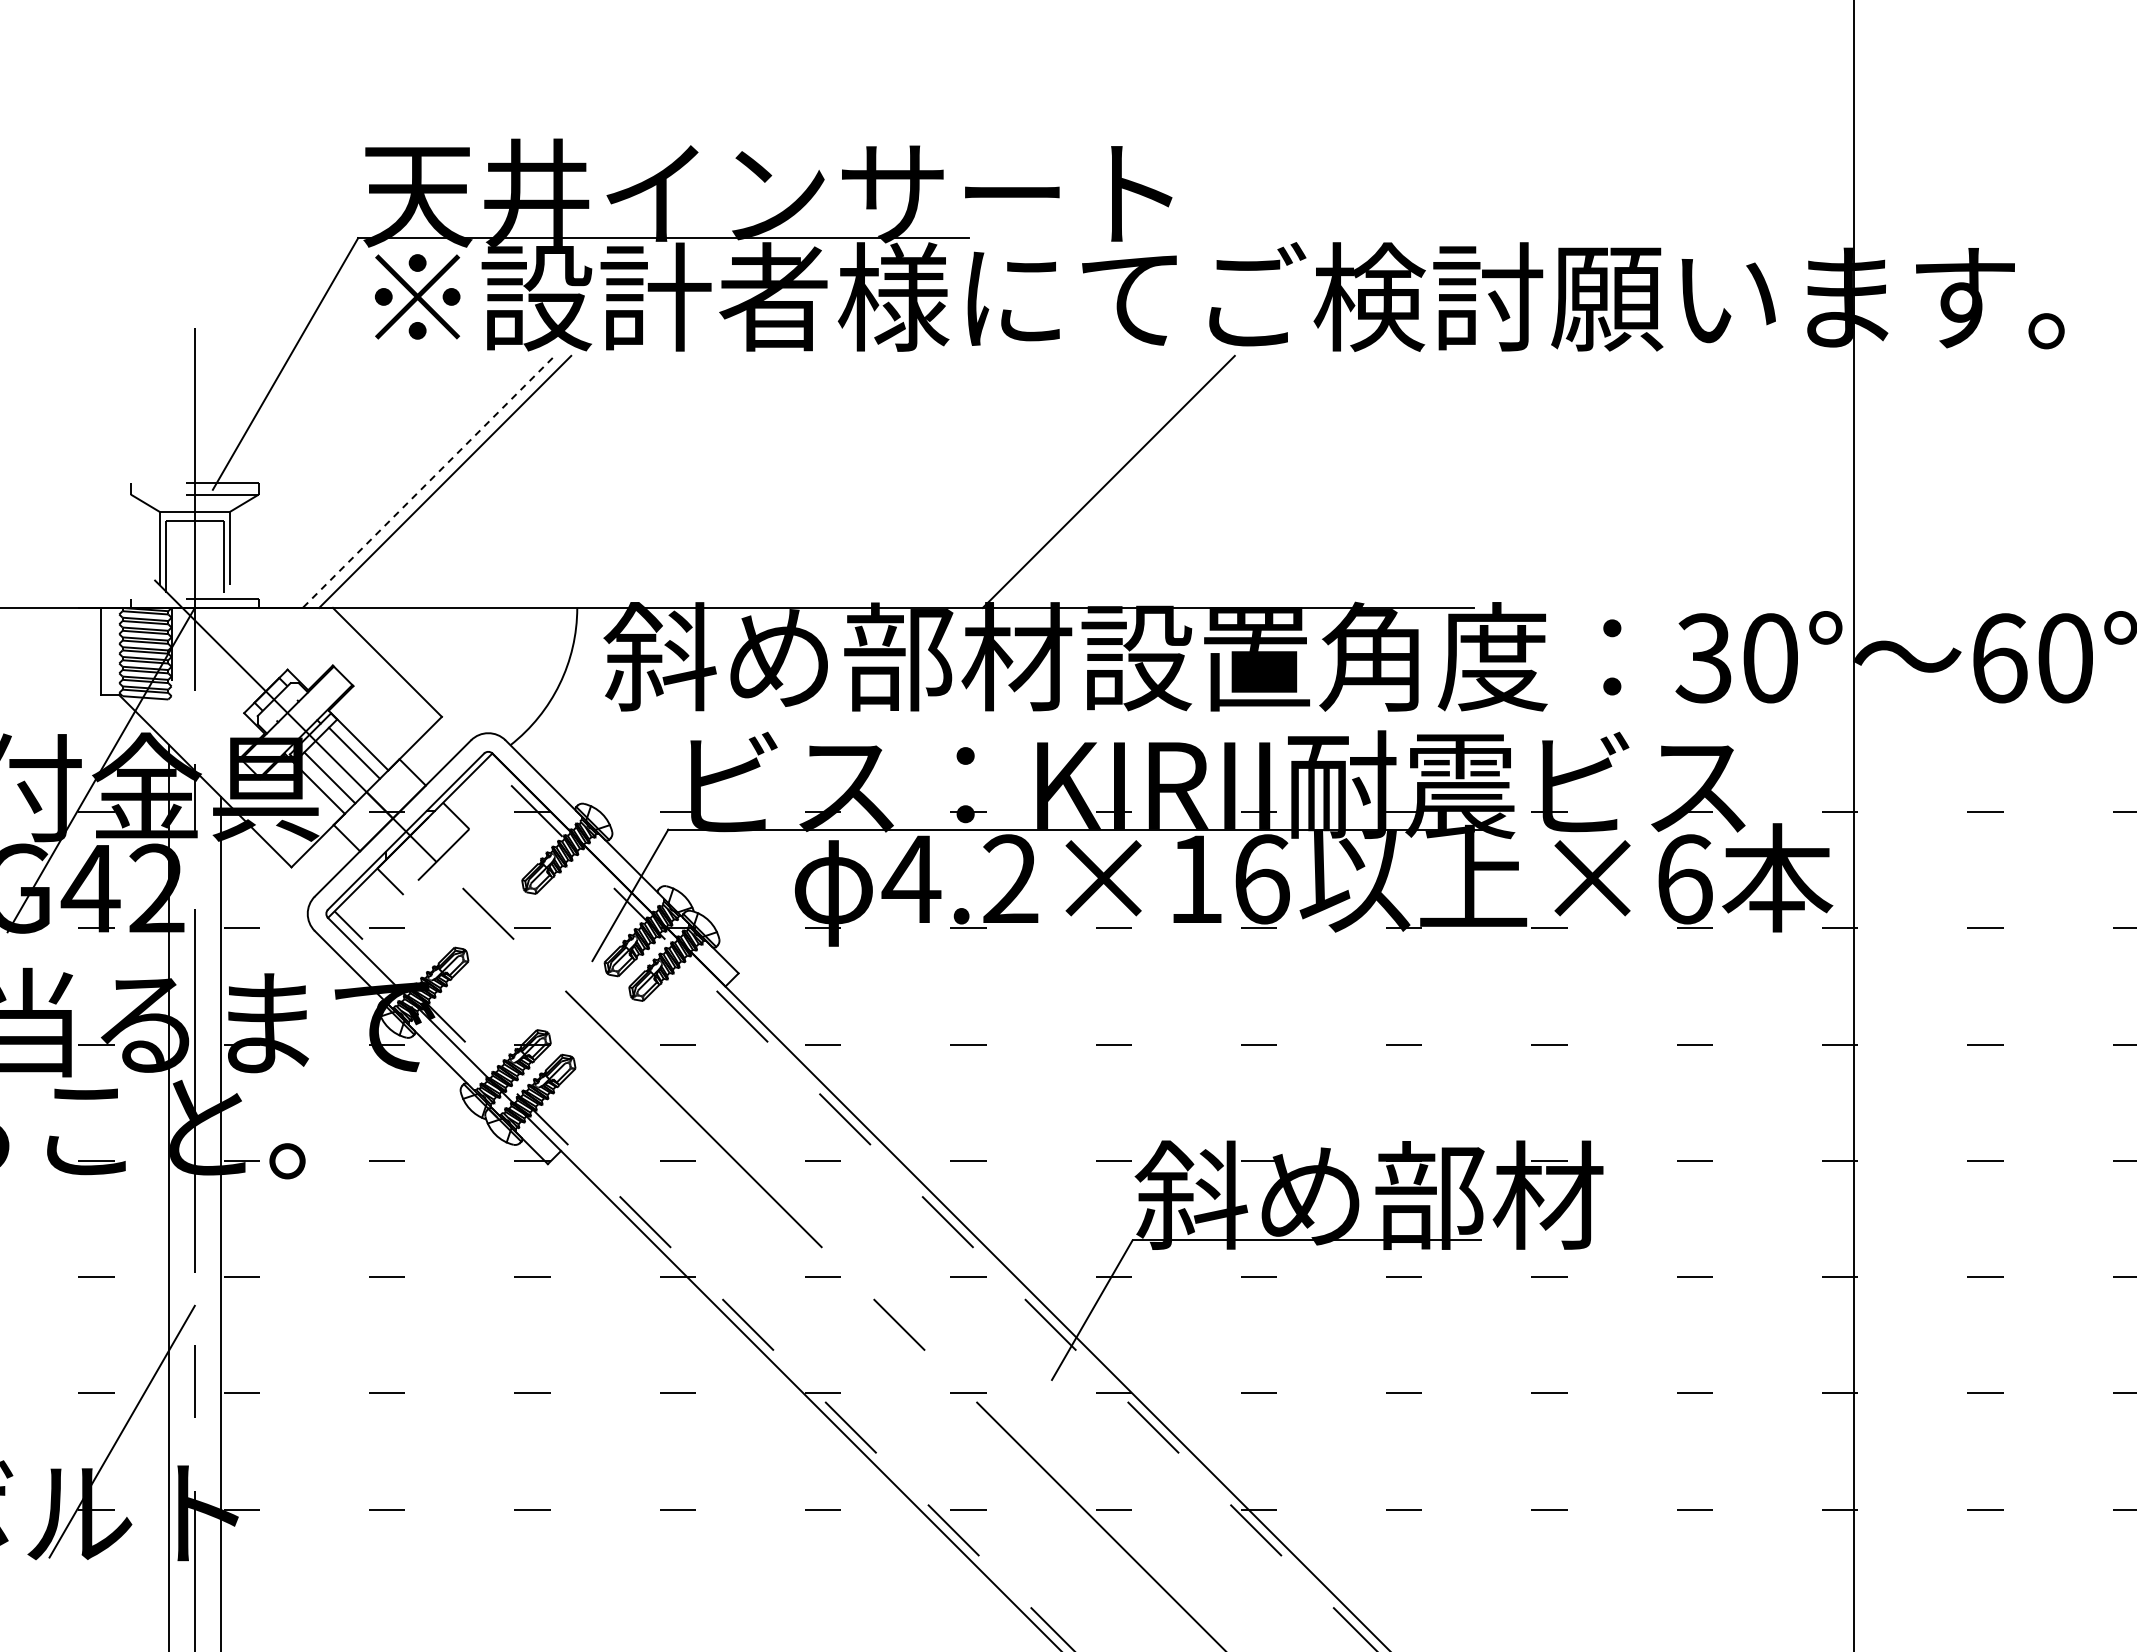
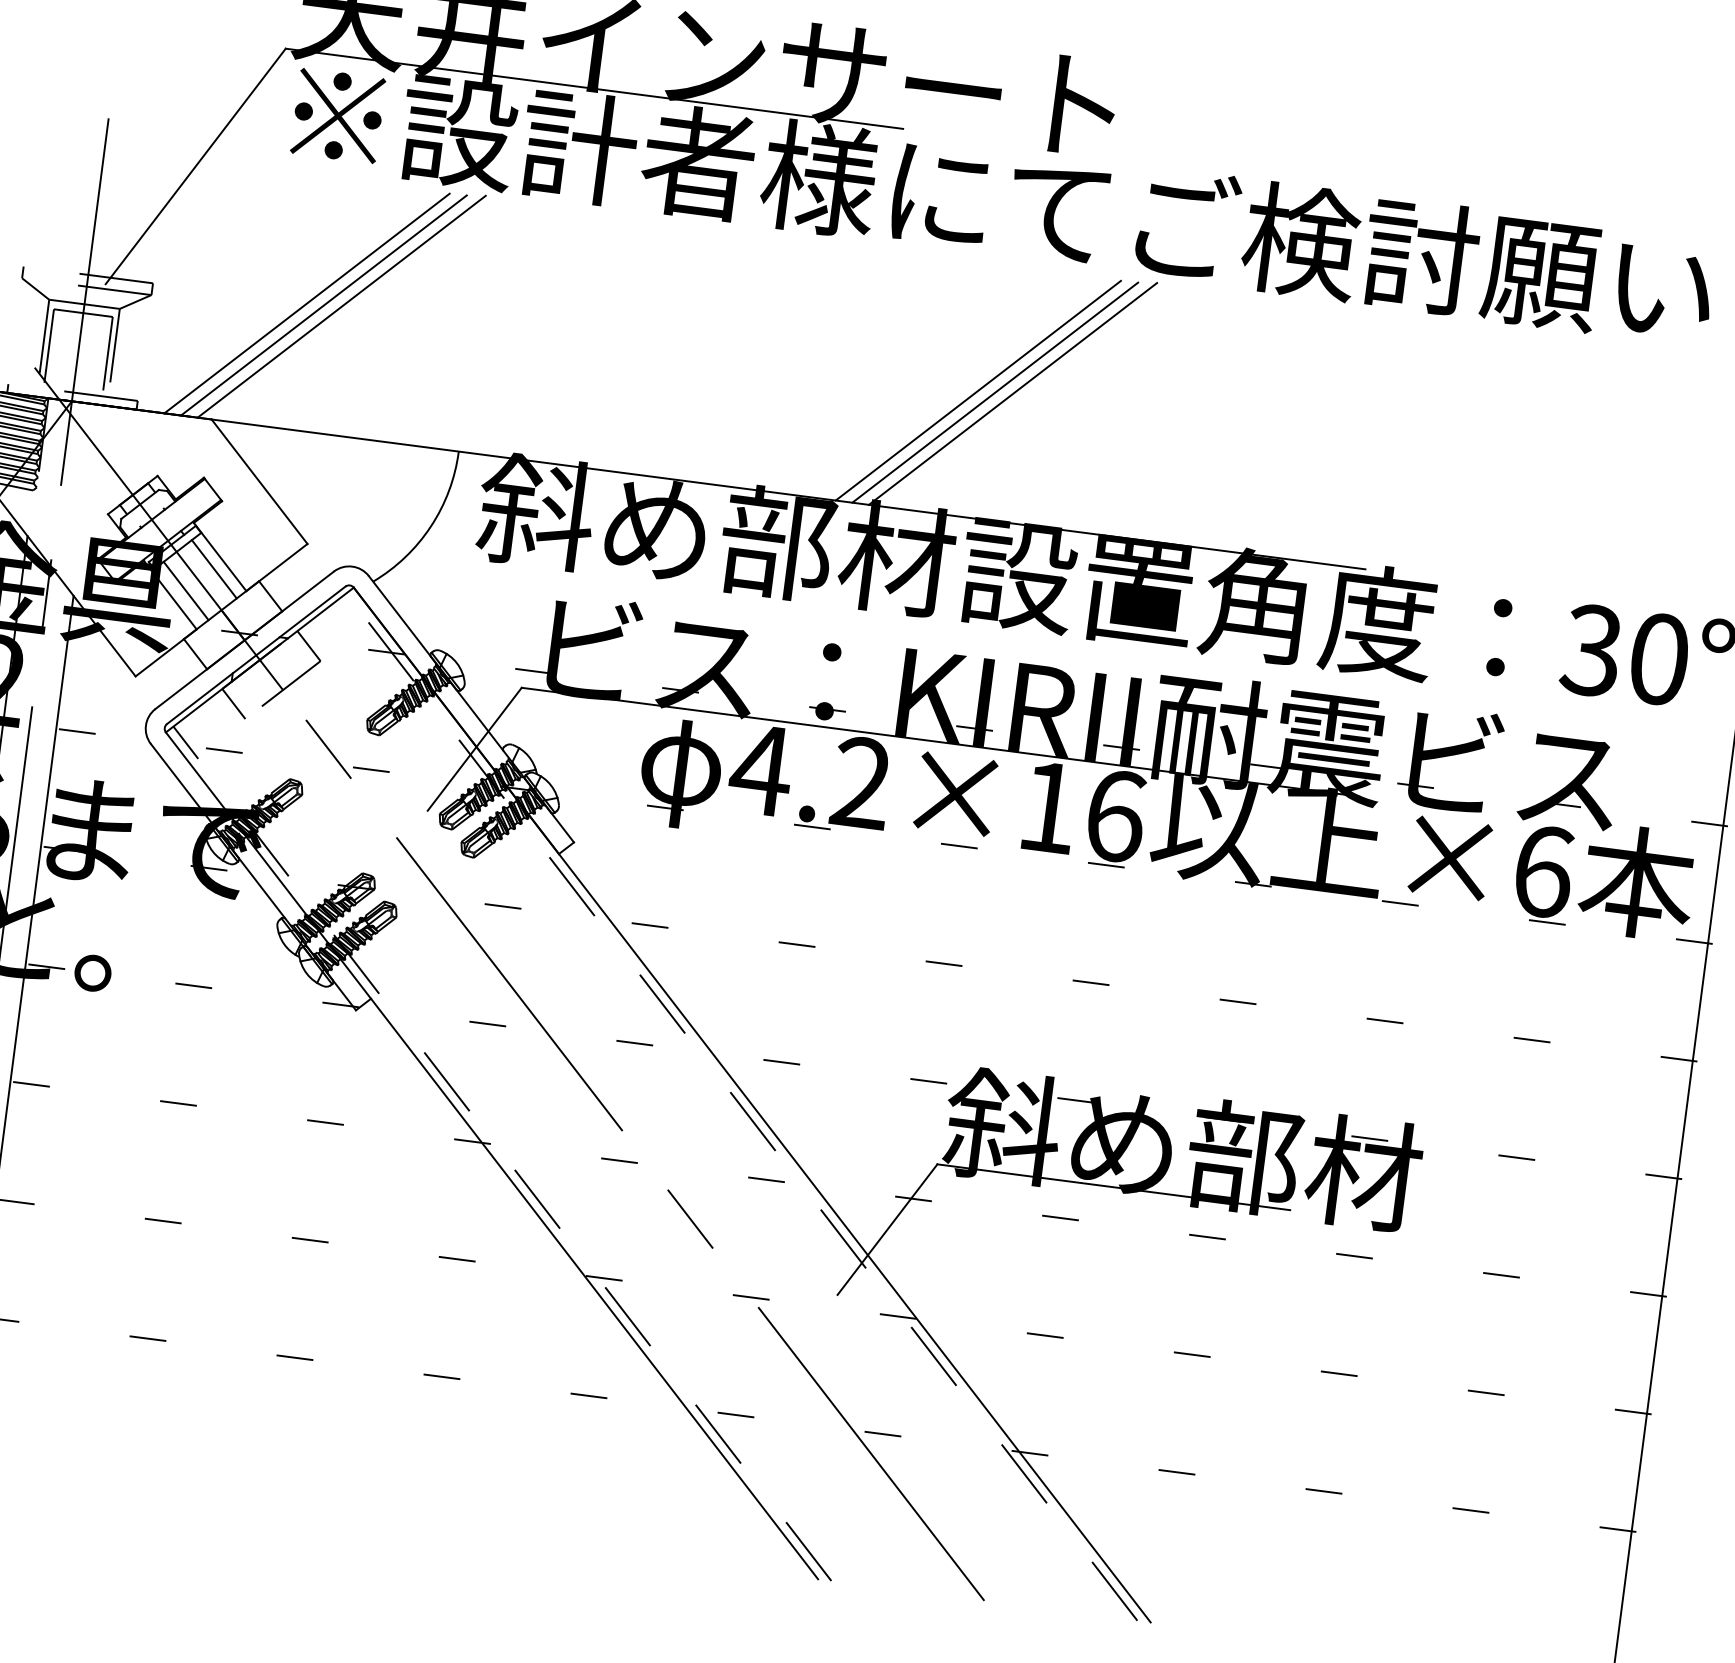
line: (410, 482) -> (306, 302), added
line: (427, 482) -> (323, 304), dashed -> solid
line: (1074, 482) -> (978, 390), added
line: (1091, 482) -> (995, 392), added

